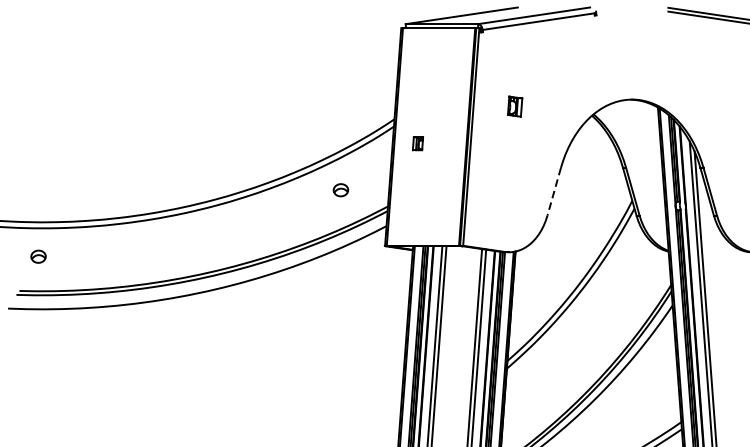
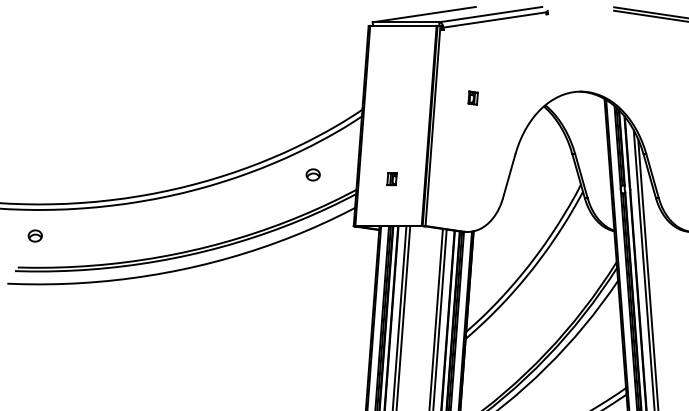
part: (514, 105) -> (472, 97), size x0.71
part: (417, 144) -> (391, 179), moved
line: (554, 191) -> (509, 176), dashed -> solid

